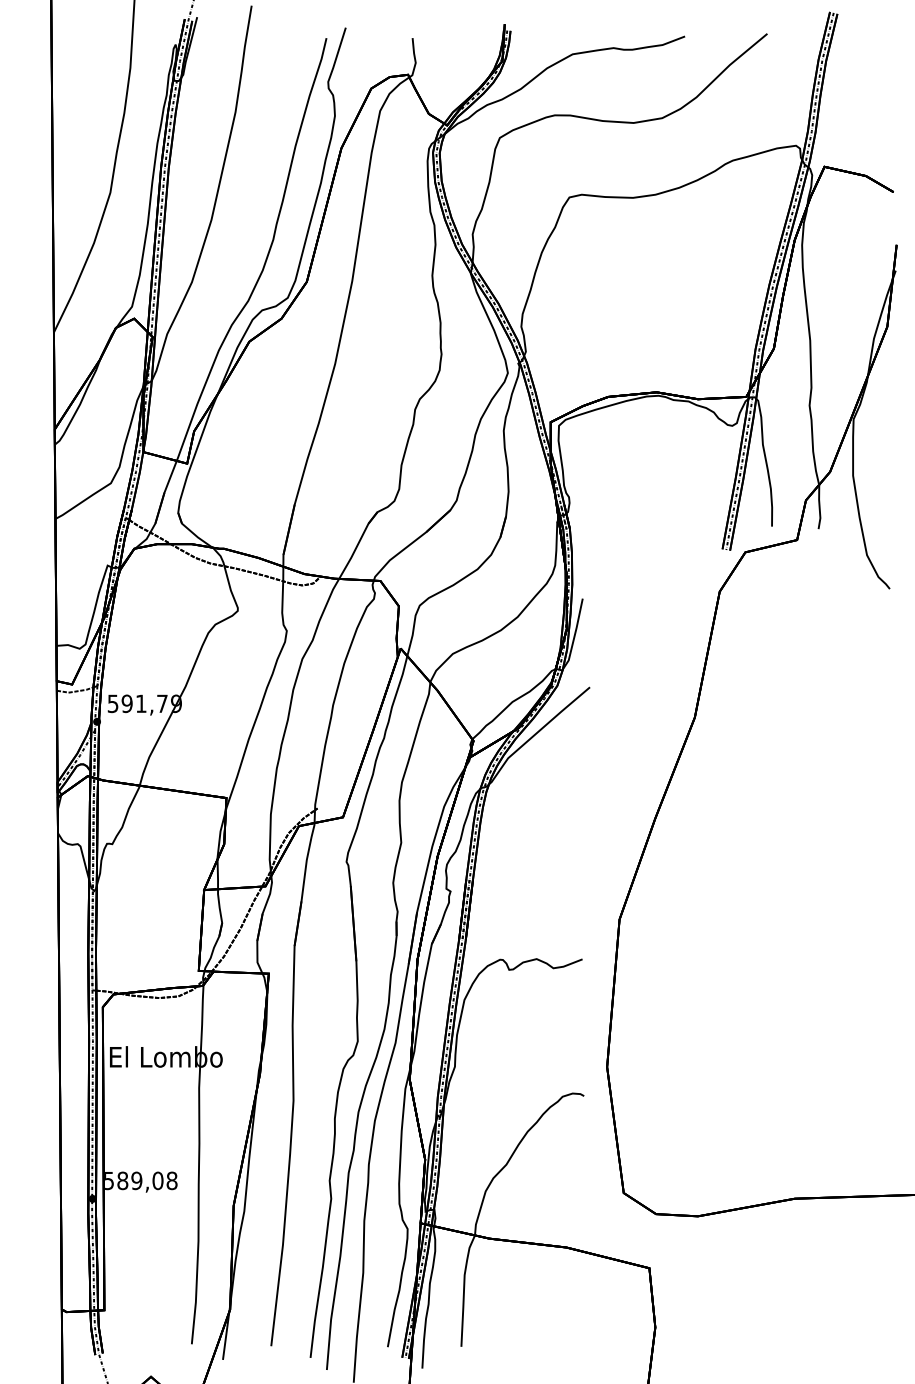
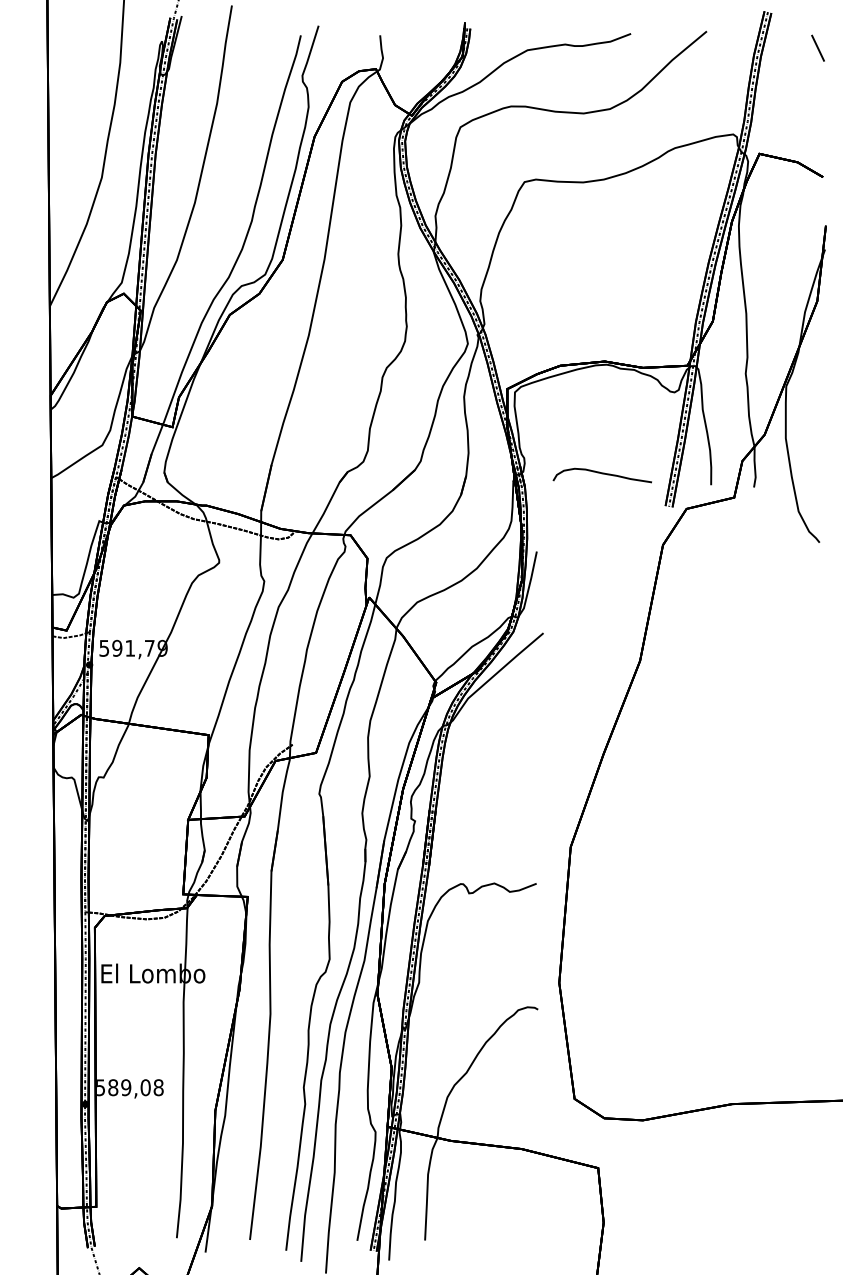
line: (887, 51) -> (817, 47), added
curve: (653, 514) -> (601, 474), added

